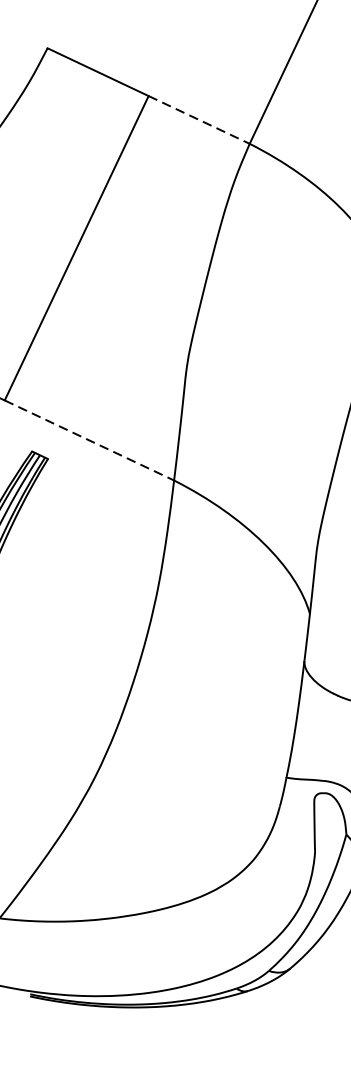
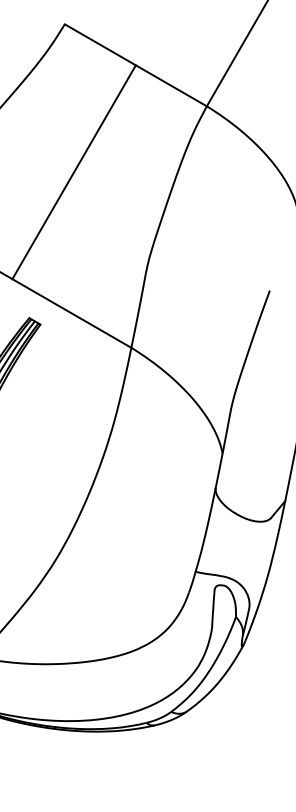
line: (199, 119) -> (171, 85), dashed -> solid
line: (88, 440) -> (71, 313), dashed -> solid

